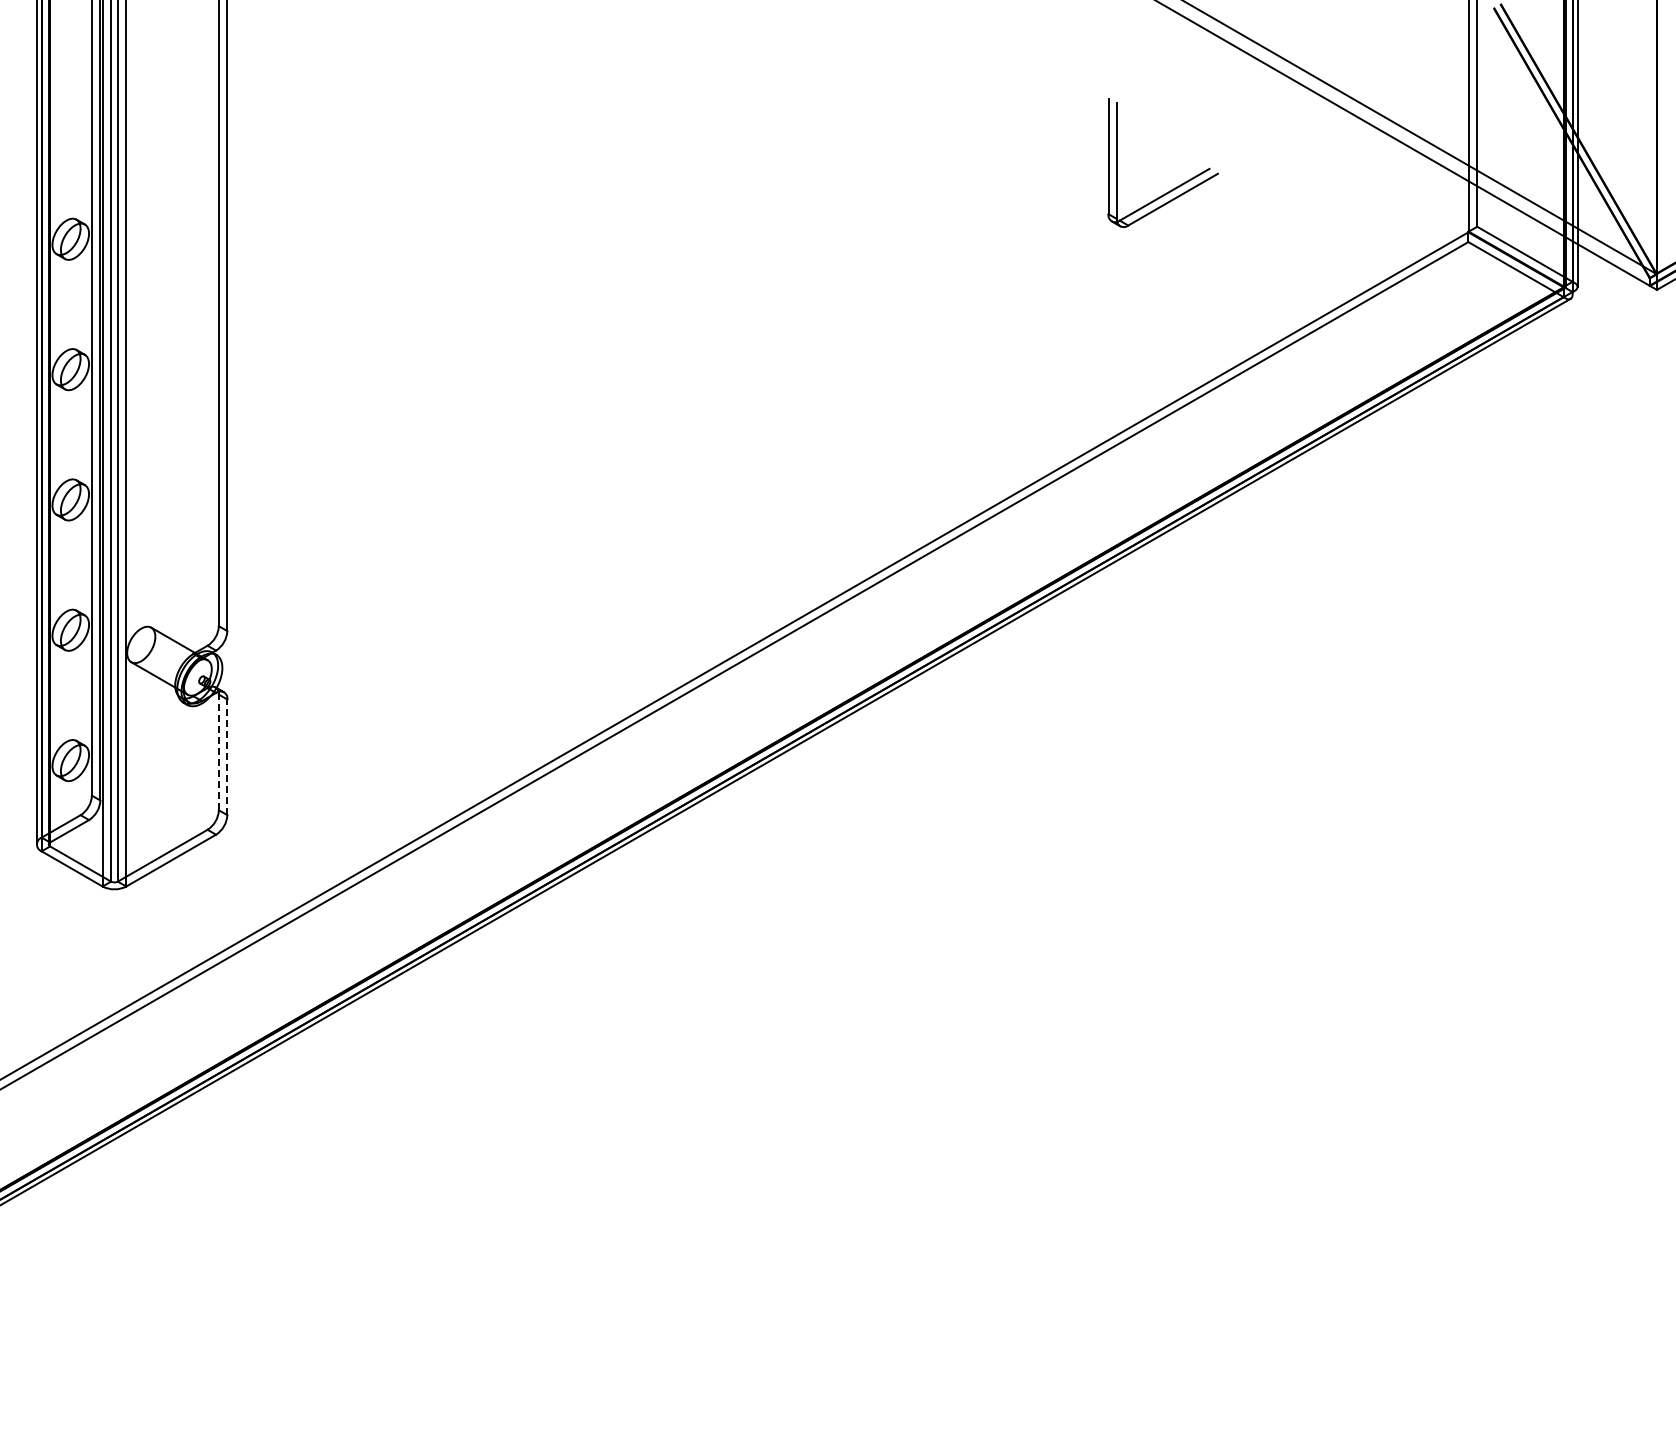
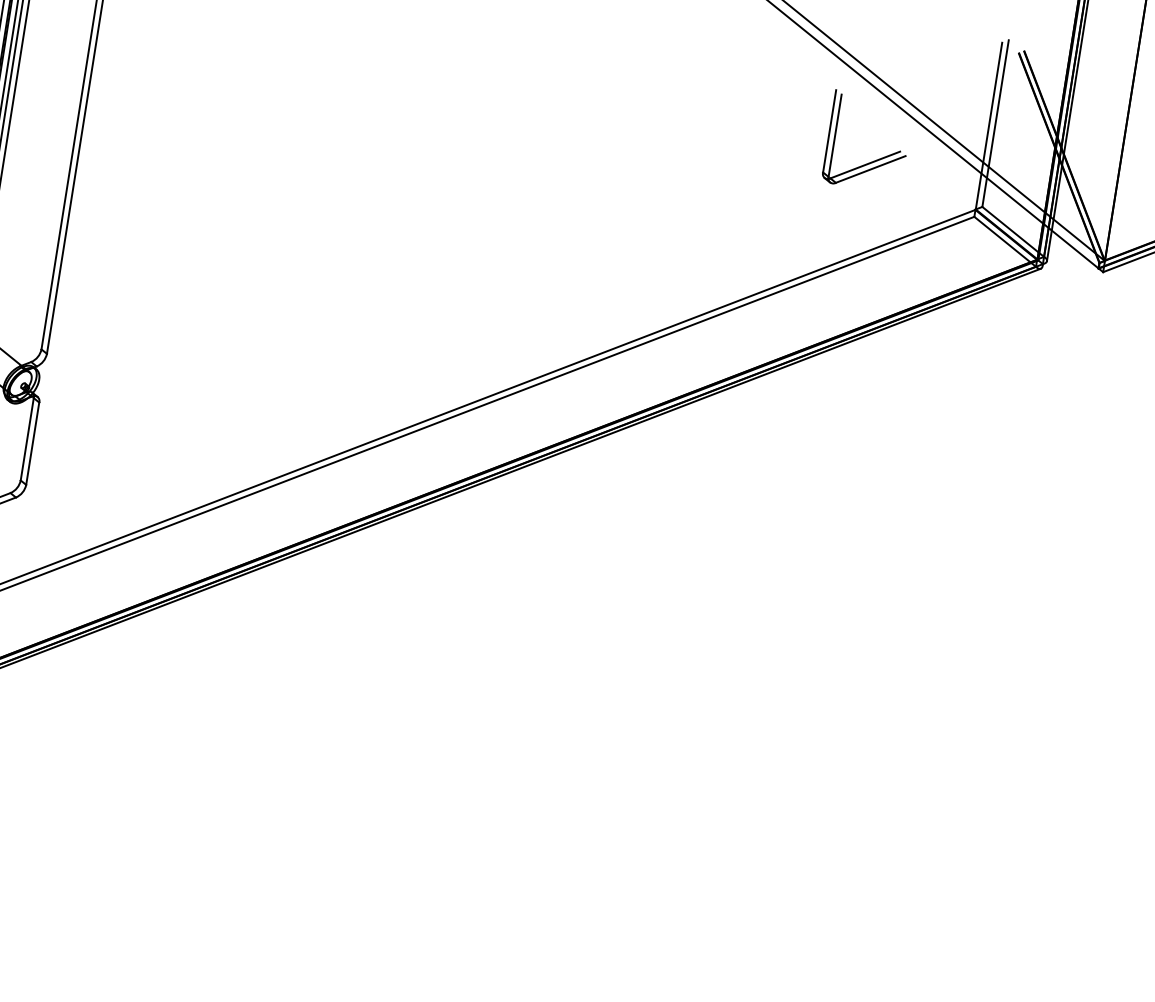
part: (1176, 186) -> (874, 160), moved
line: (218, 752) -> (26, 439), dashed -> solid
line: (227, 757) -> (32, 443), dashed -> solid

